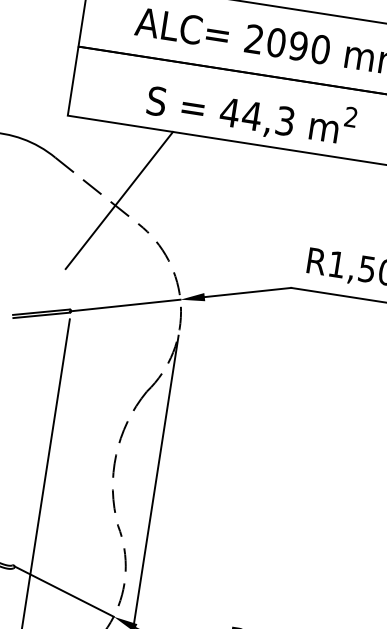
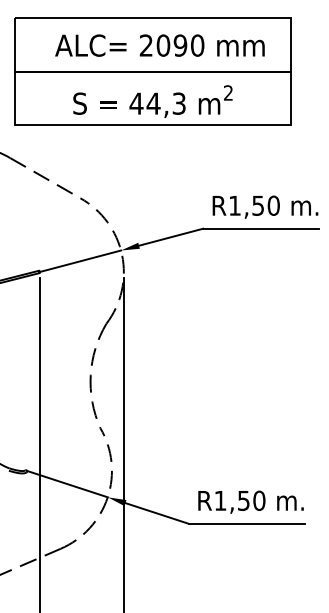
line: (118, 199) -> (62, 182), removed

